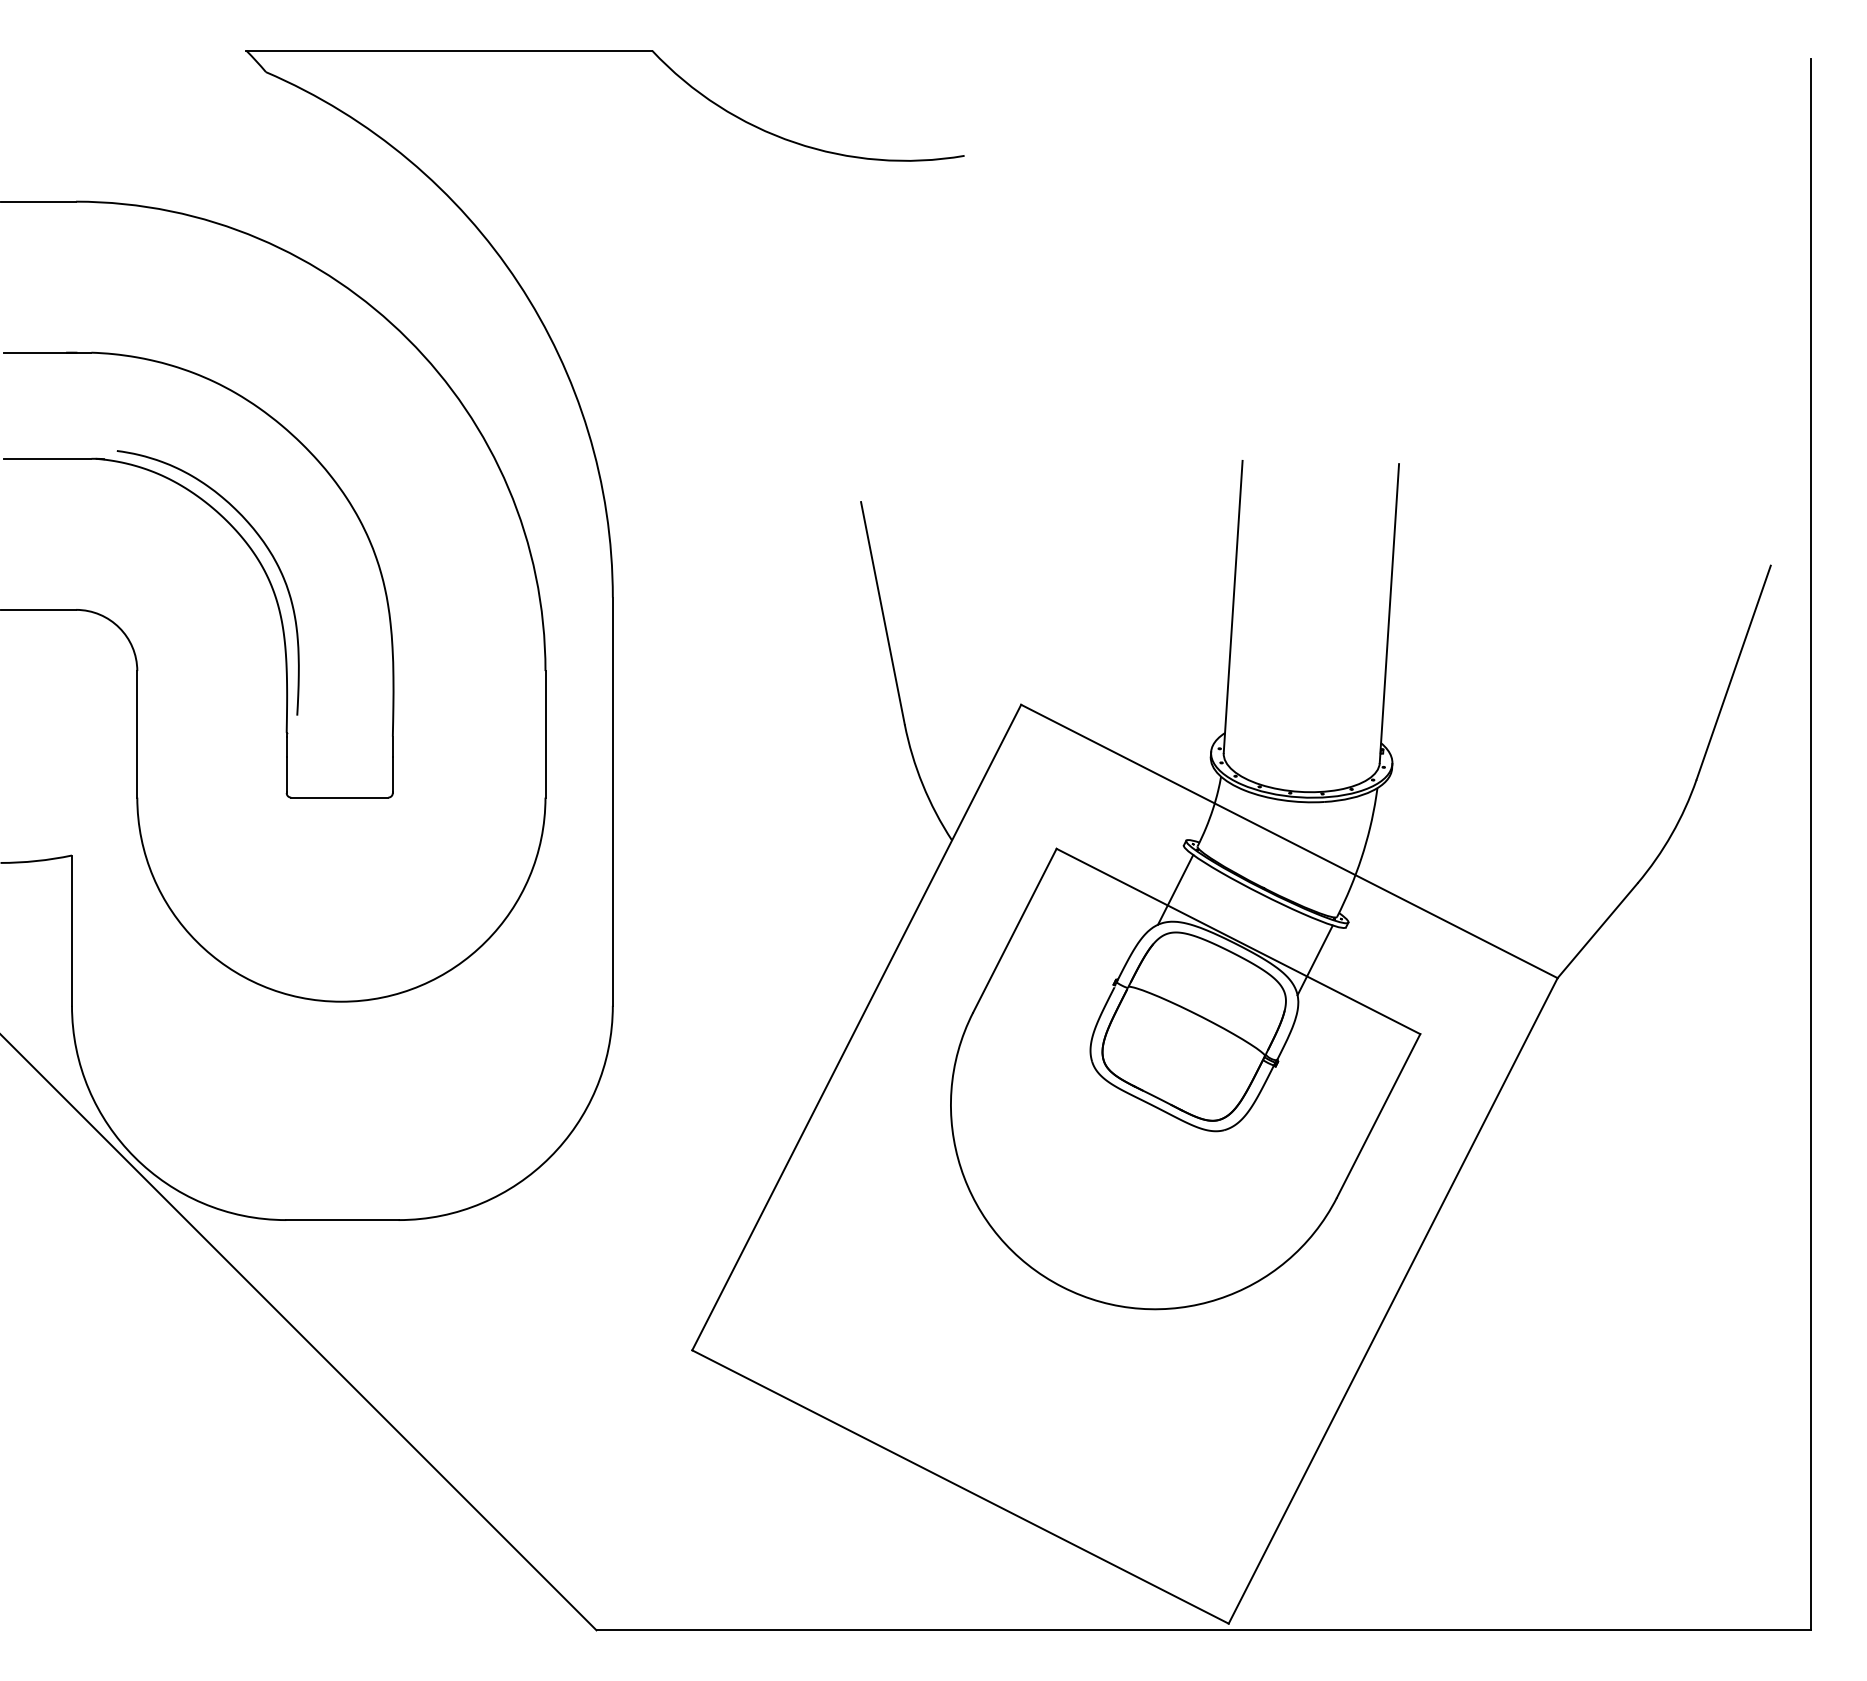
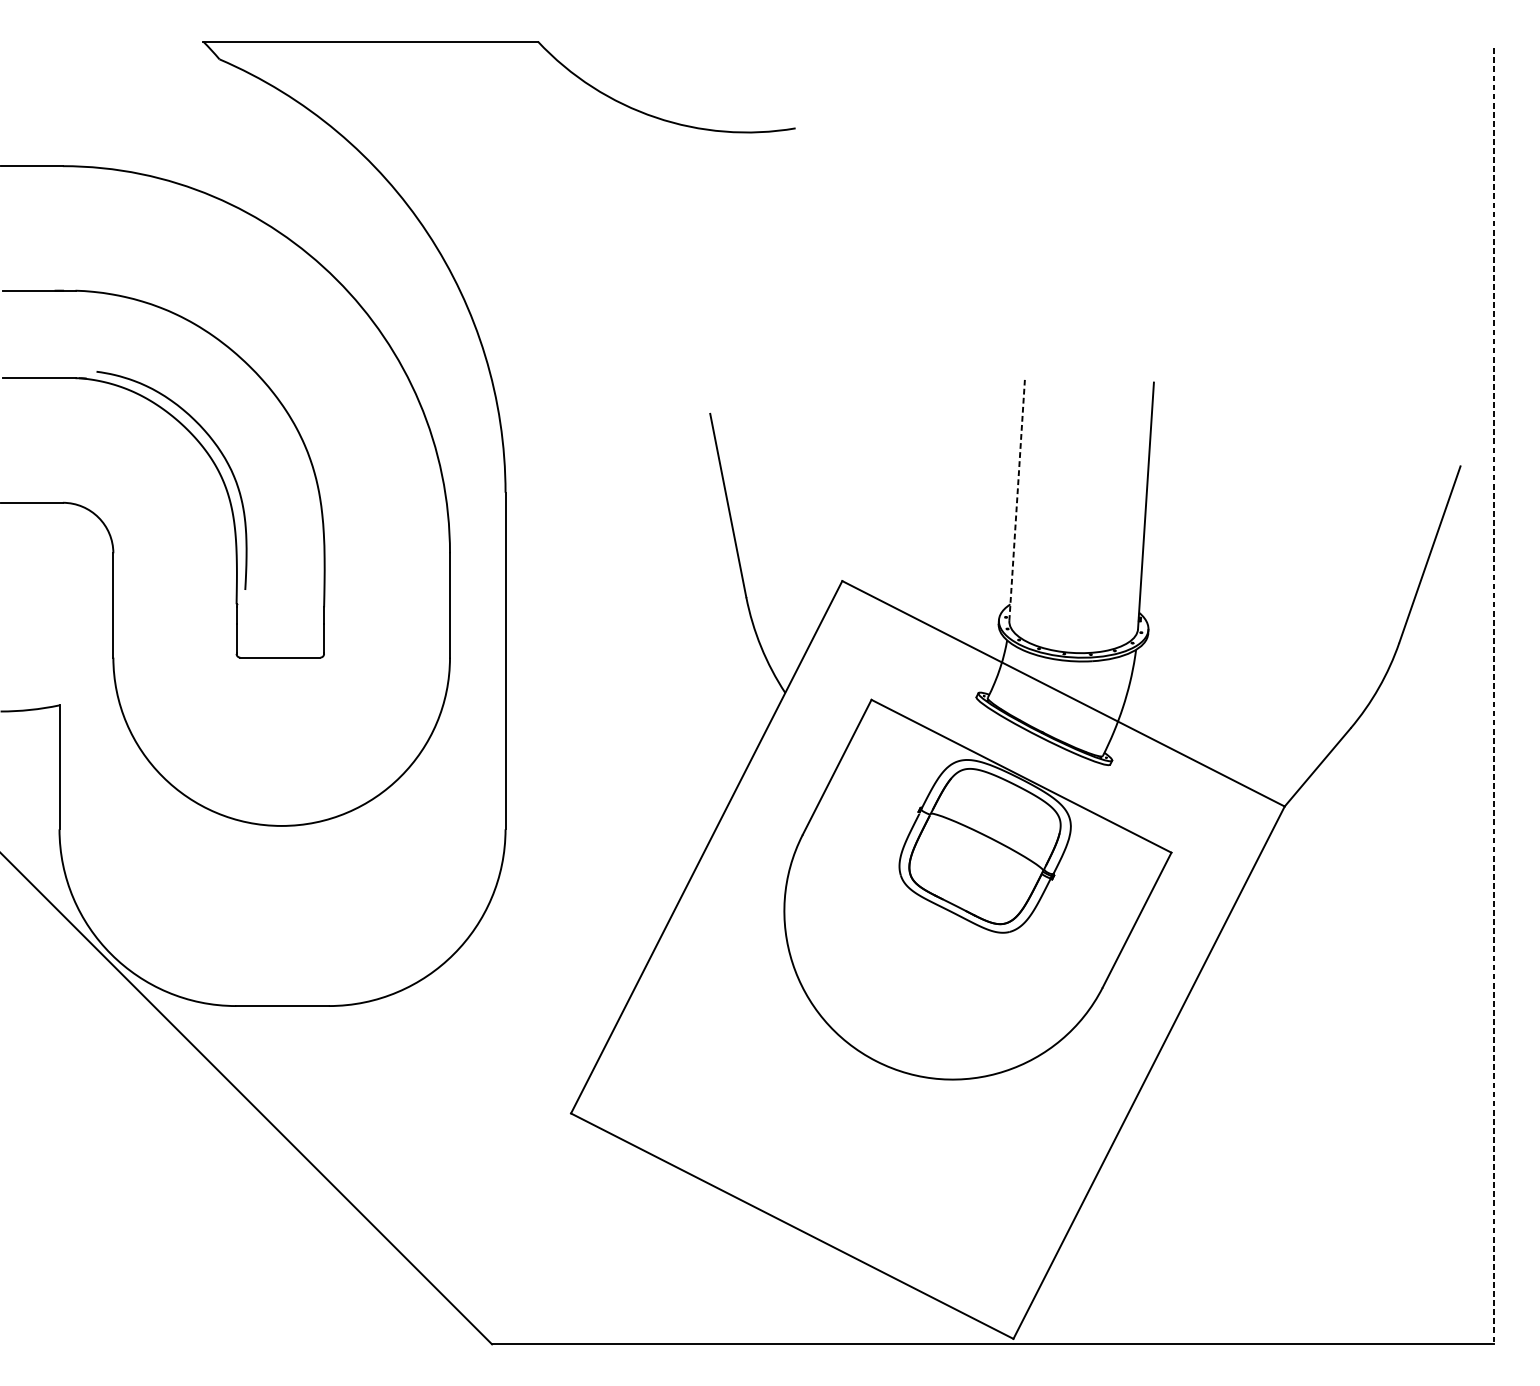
line: (1233, 606) -> (1017, 500), solid -> dashed
line: (1810, 844) -> (1493, 696), solid -> dashed
line: (1175, 889) -> (969, 733), removed
line: (1314, 960) -> (1084, 791), removed

